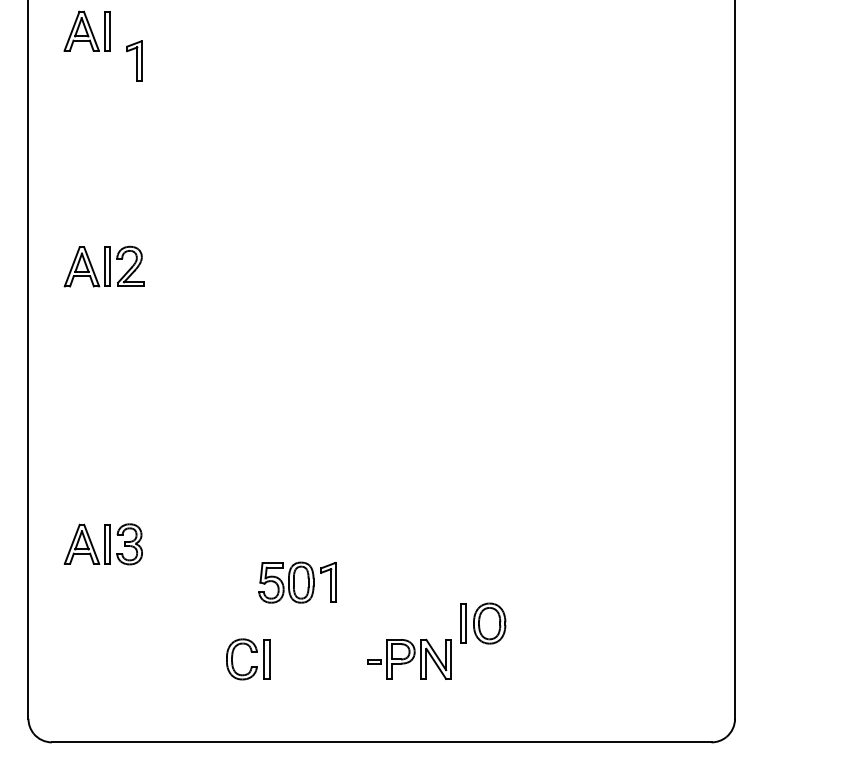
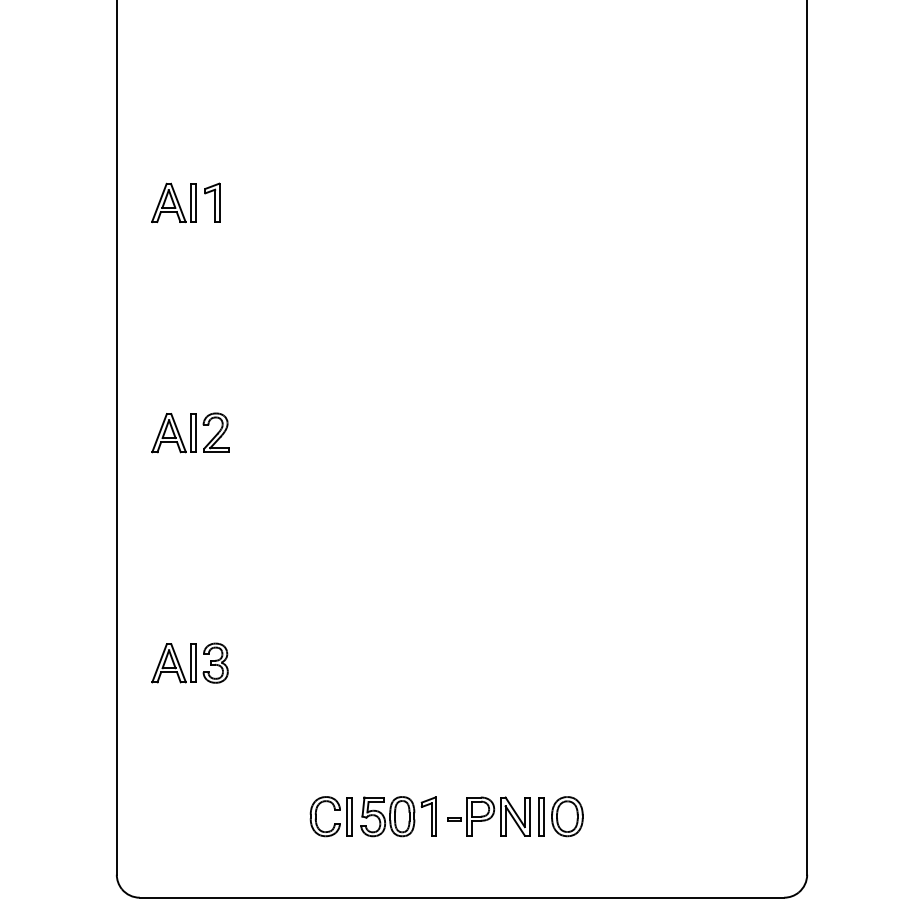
part: (134, 60) -> (212, 202), moved
part: (102, 543) -> (189, 662), moved
part: (297, 582) -> (398, 816), moved
part: (482, 623) -> (560, 816), moved

